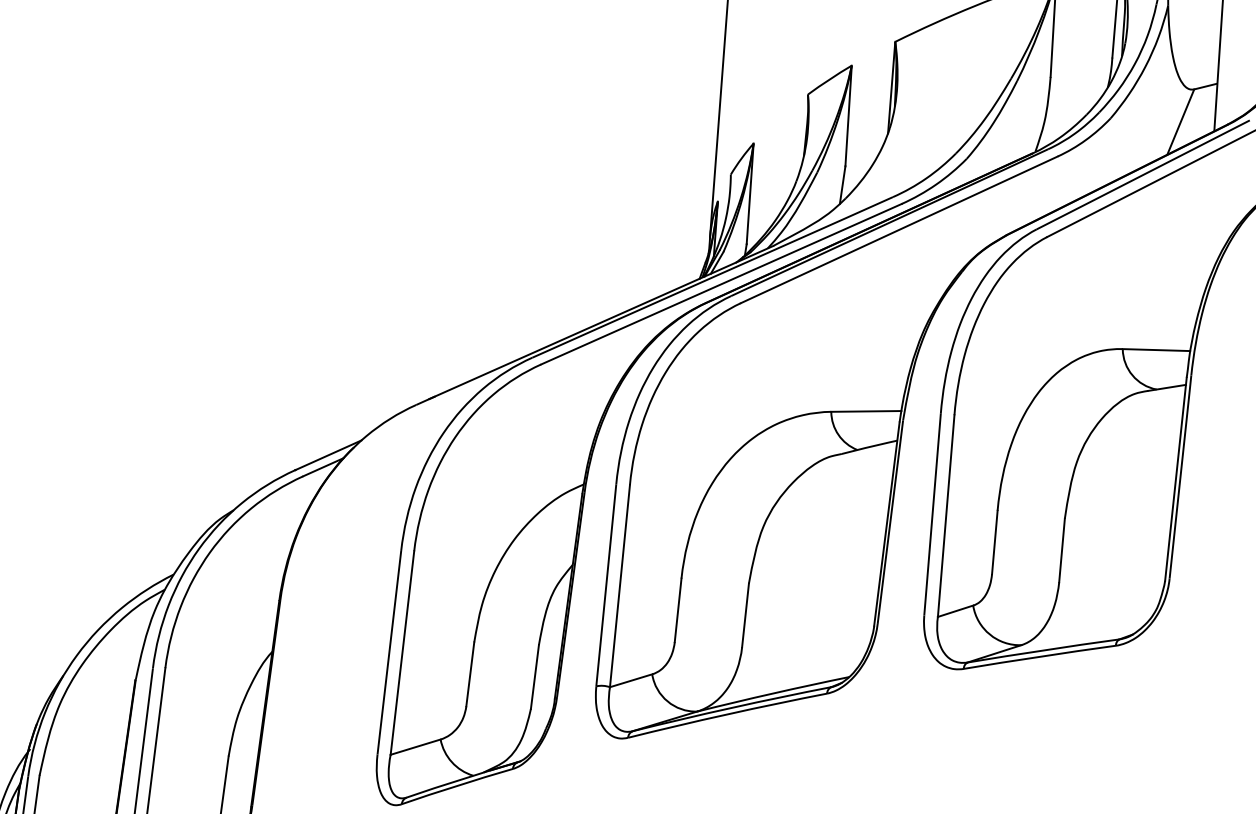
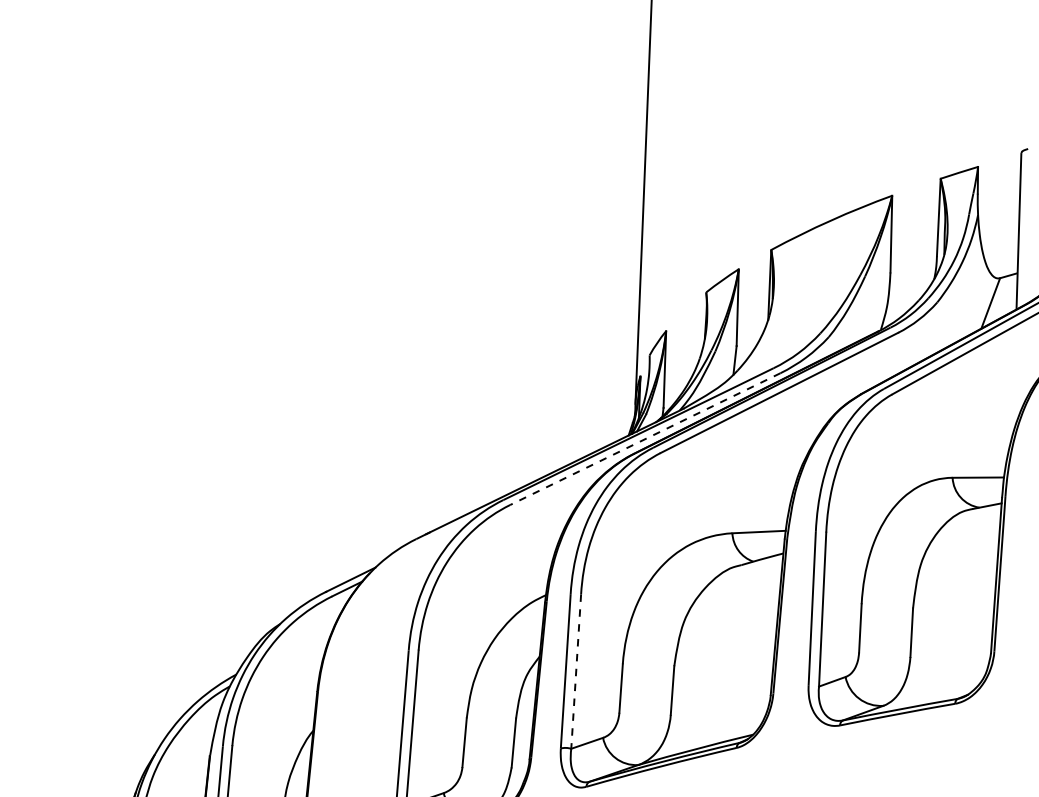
line: (720, 284) -> (644, 439), solid -> dashed
line: (620, 587) -> (576, 672), solid -> dashed

